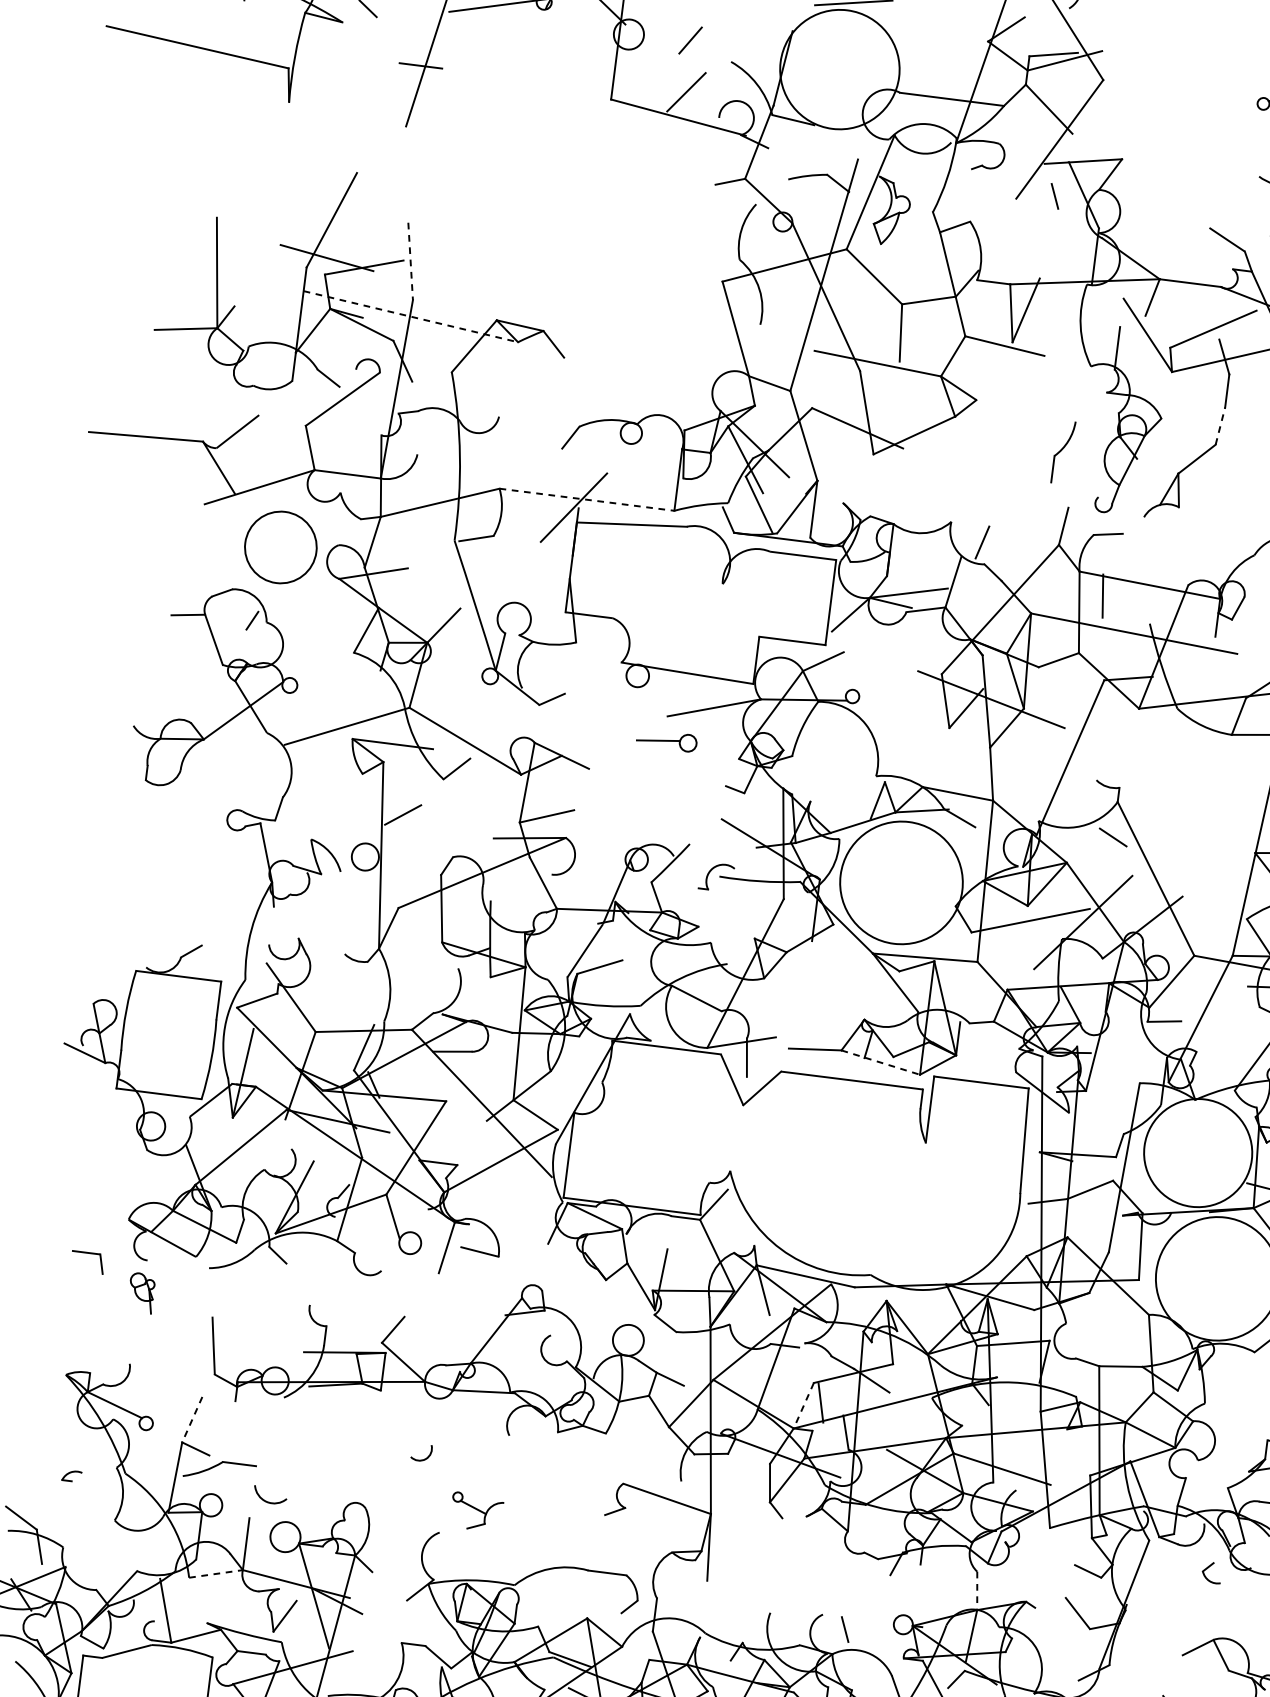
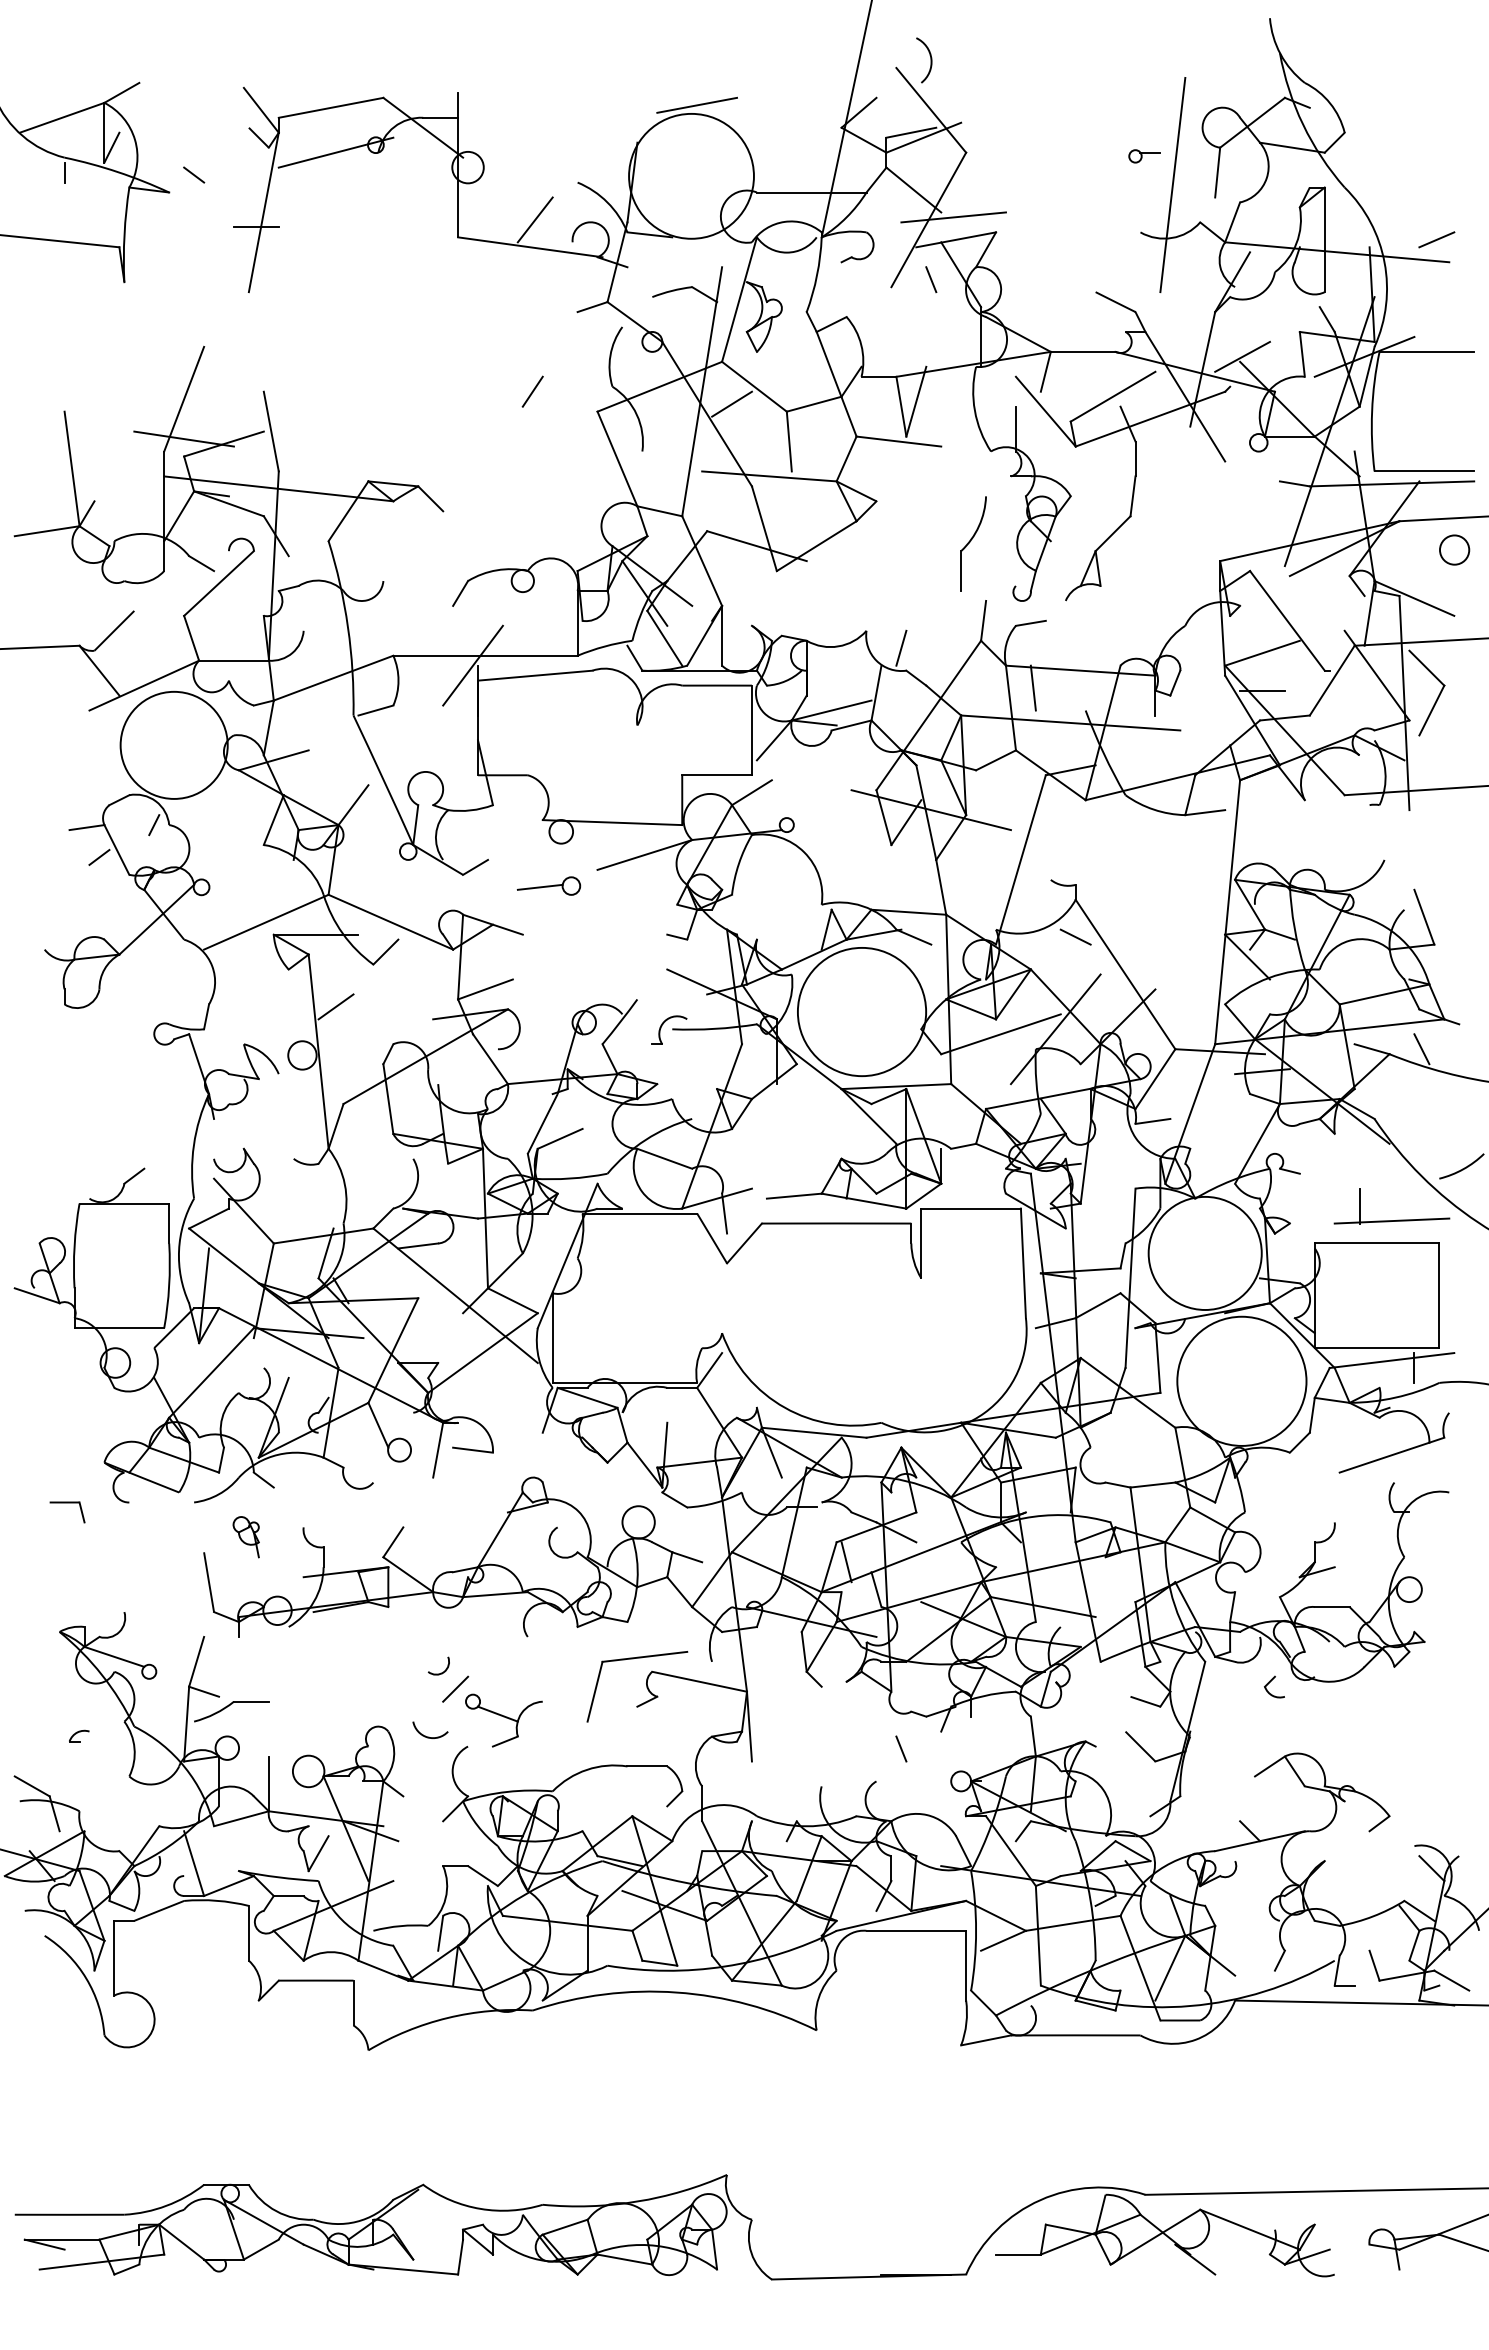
line: (690, 40) -> (532, 391), moved
line: (1083, 140) -> (953, 217), added
line: (410, 261) -> (271, 431), dashed -> solid
line: (850, 289) -> (731, 403), added
line: (411, 316) -> (279, 488), dashed -> solid
line: (1220, 425) -> (1133, 495), dashed -> solid
part: (1063, 451) -> (973, 543), size x1.43
line: (587, 499) -> (485, 655), dashed -> solid
circle: (280, 546) -> (173, 744), size x1.43
line: (196, 644) -> (99, 857), added
part: (666, 739) -> (548, 885), moved
line: (881, 1062) -> (864, 1201), dashed -> solid
part: (140, 1293) -> (245, 1537), moved
line: (804, 1406) -> (829, 1567), dashed -> solid
line: (192, 1420) -> (196, 1662), dashed -> solid
part: (607, 1469) -> (633, 1659), added
line: (434, 1476) -> (455, 1688), added
arc: (268, 1501) -> (429, 1736), moved
part: (476, 1512) -> (503, 1720), size x1.43
line: (216, 1573) -> (241, 1818), dashed -> solid
line: (977, 1591) -> (1033, 1737), dashed -> solid
line: (845, 1629) -> (901, 1748), moved

